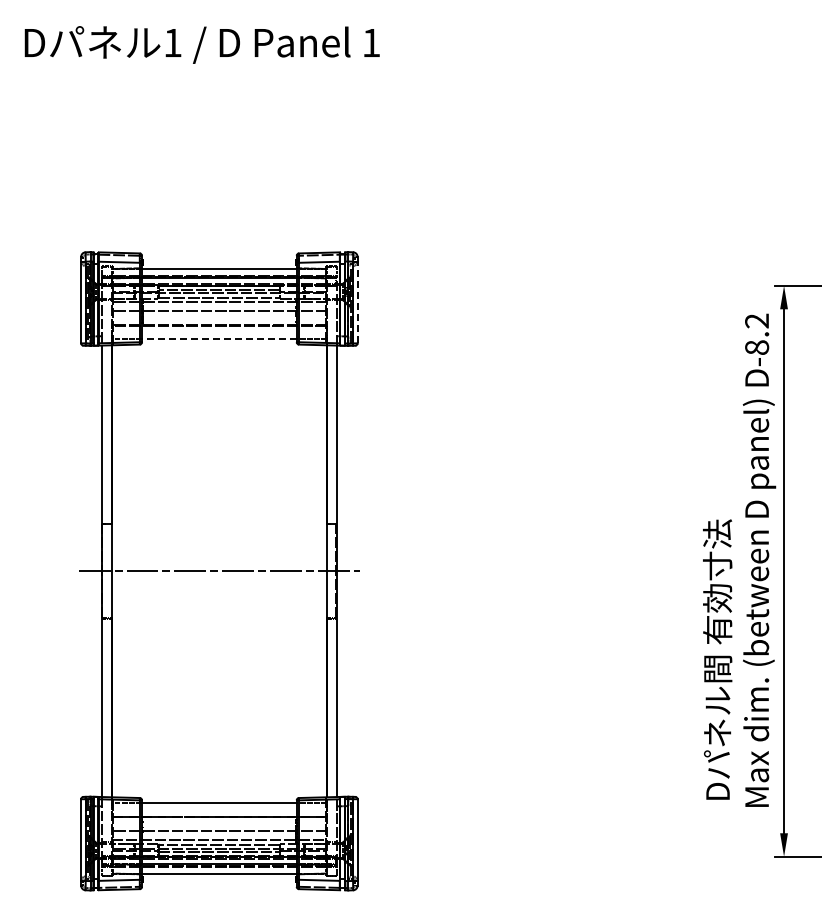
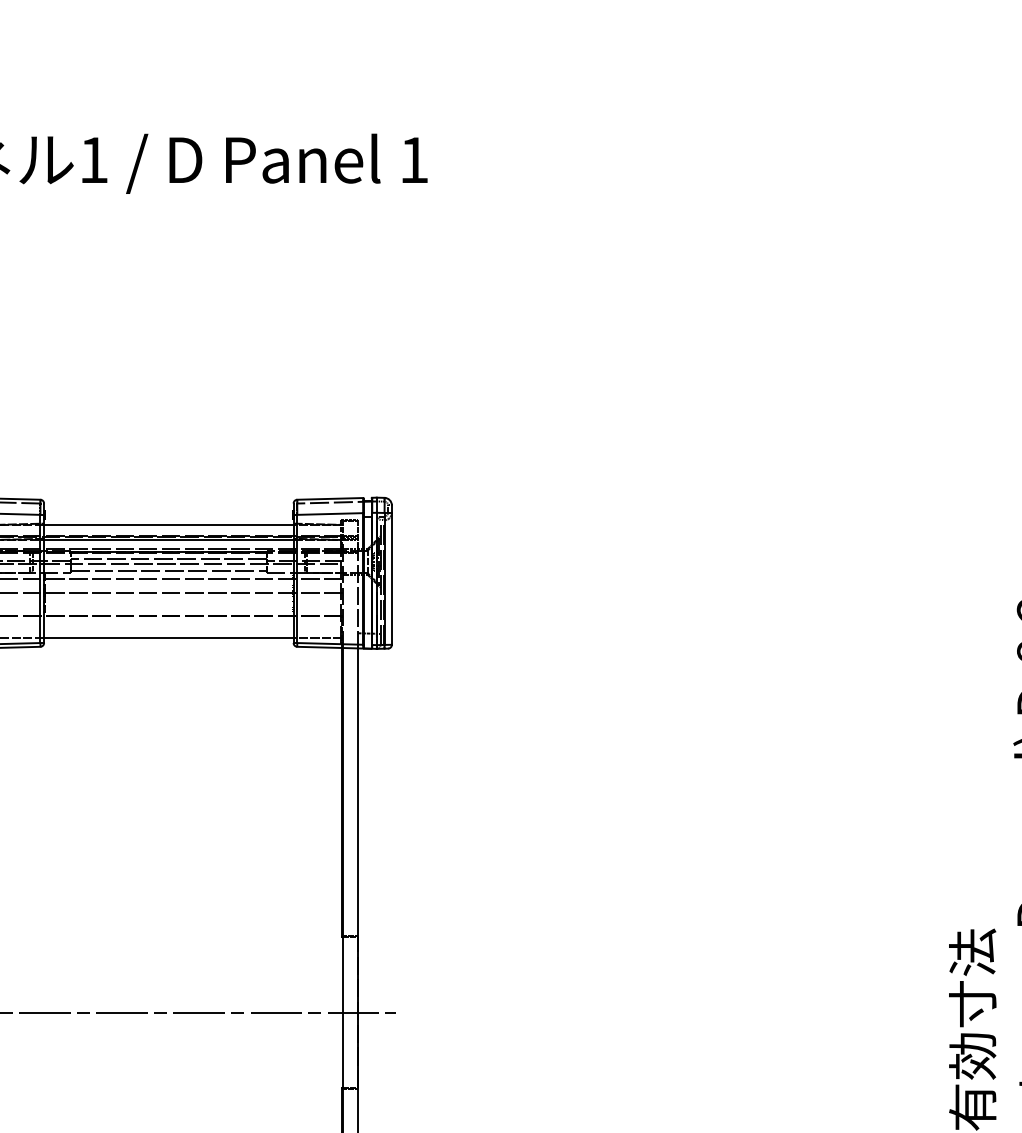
line: (357, 302) -> (391, 578), dashed -> solid
line: (218, 339) -> (167, 638), dashed -> solid

